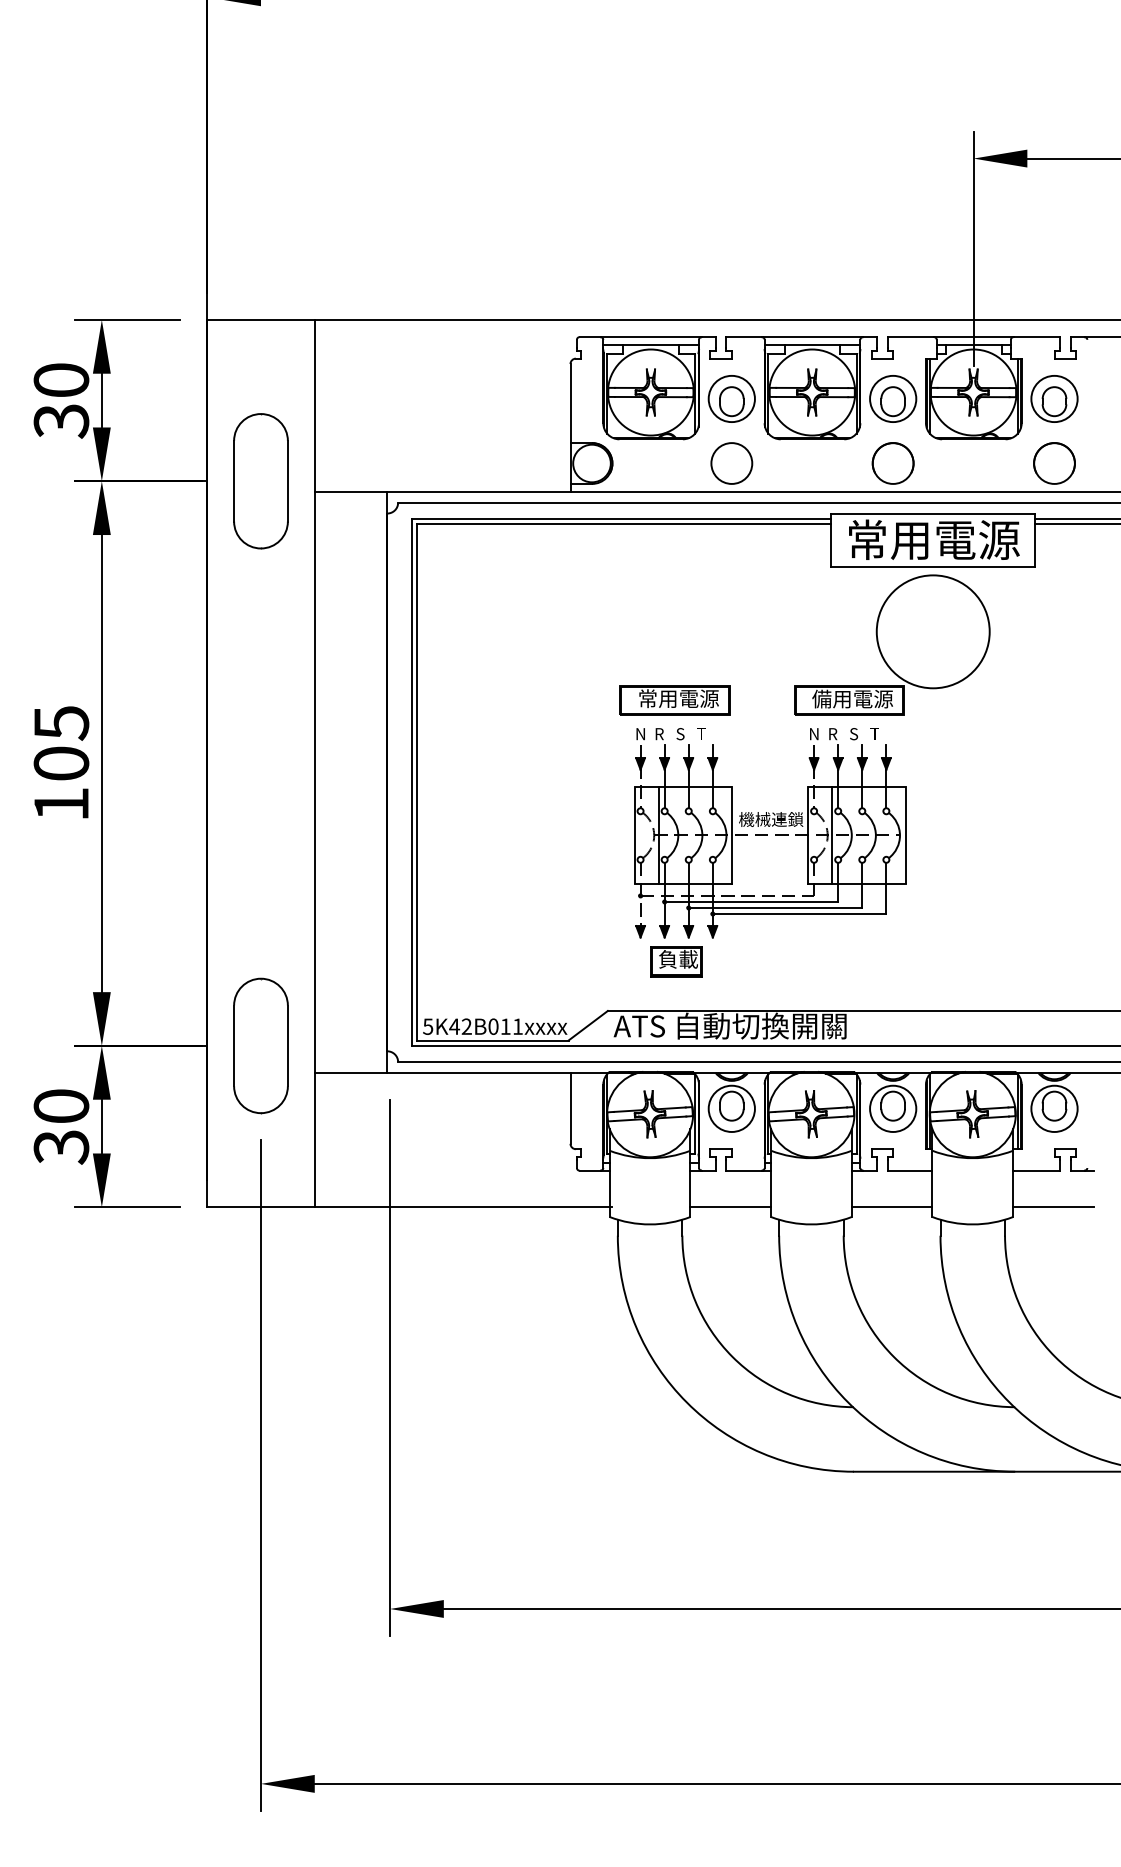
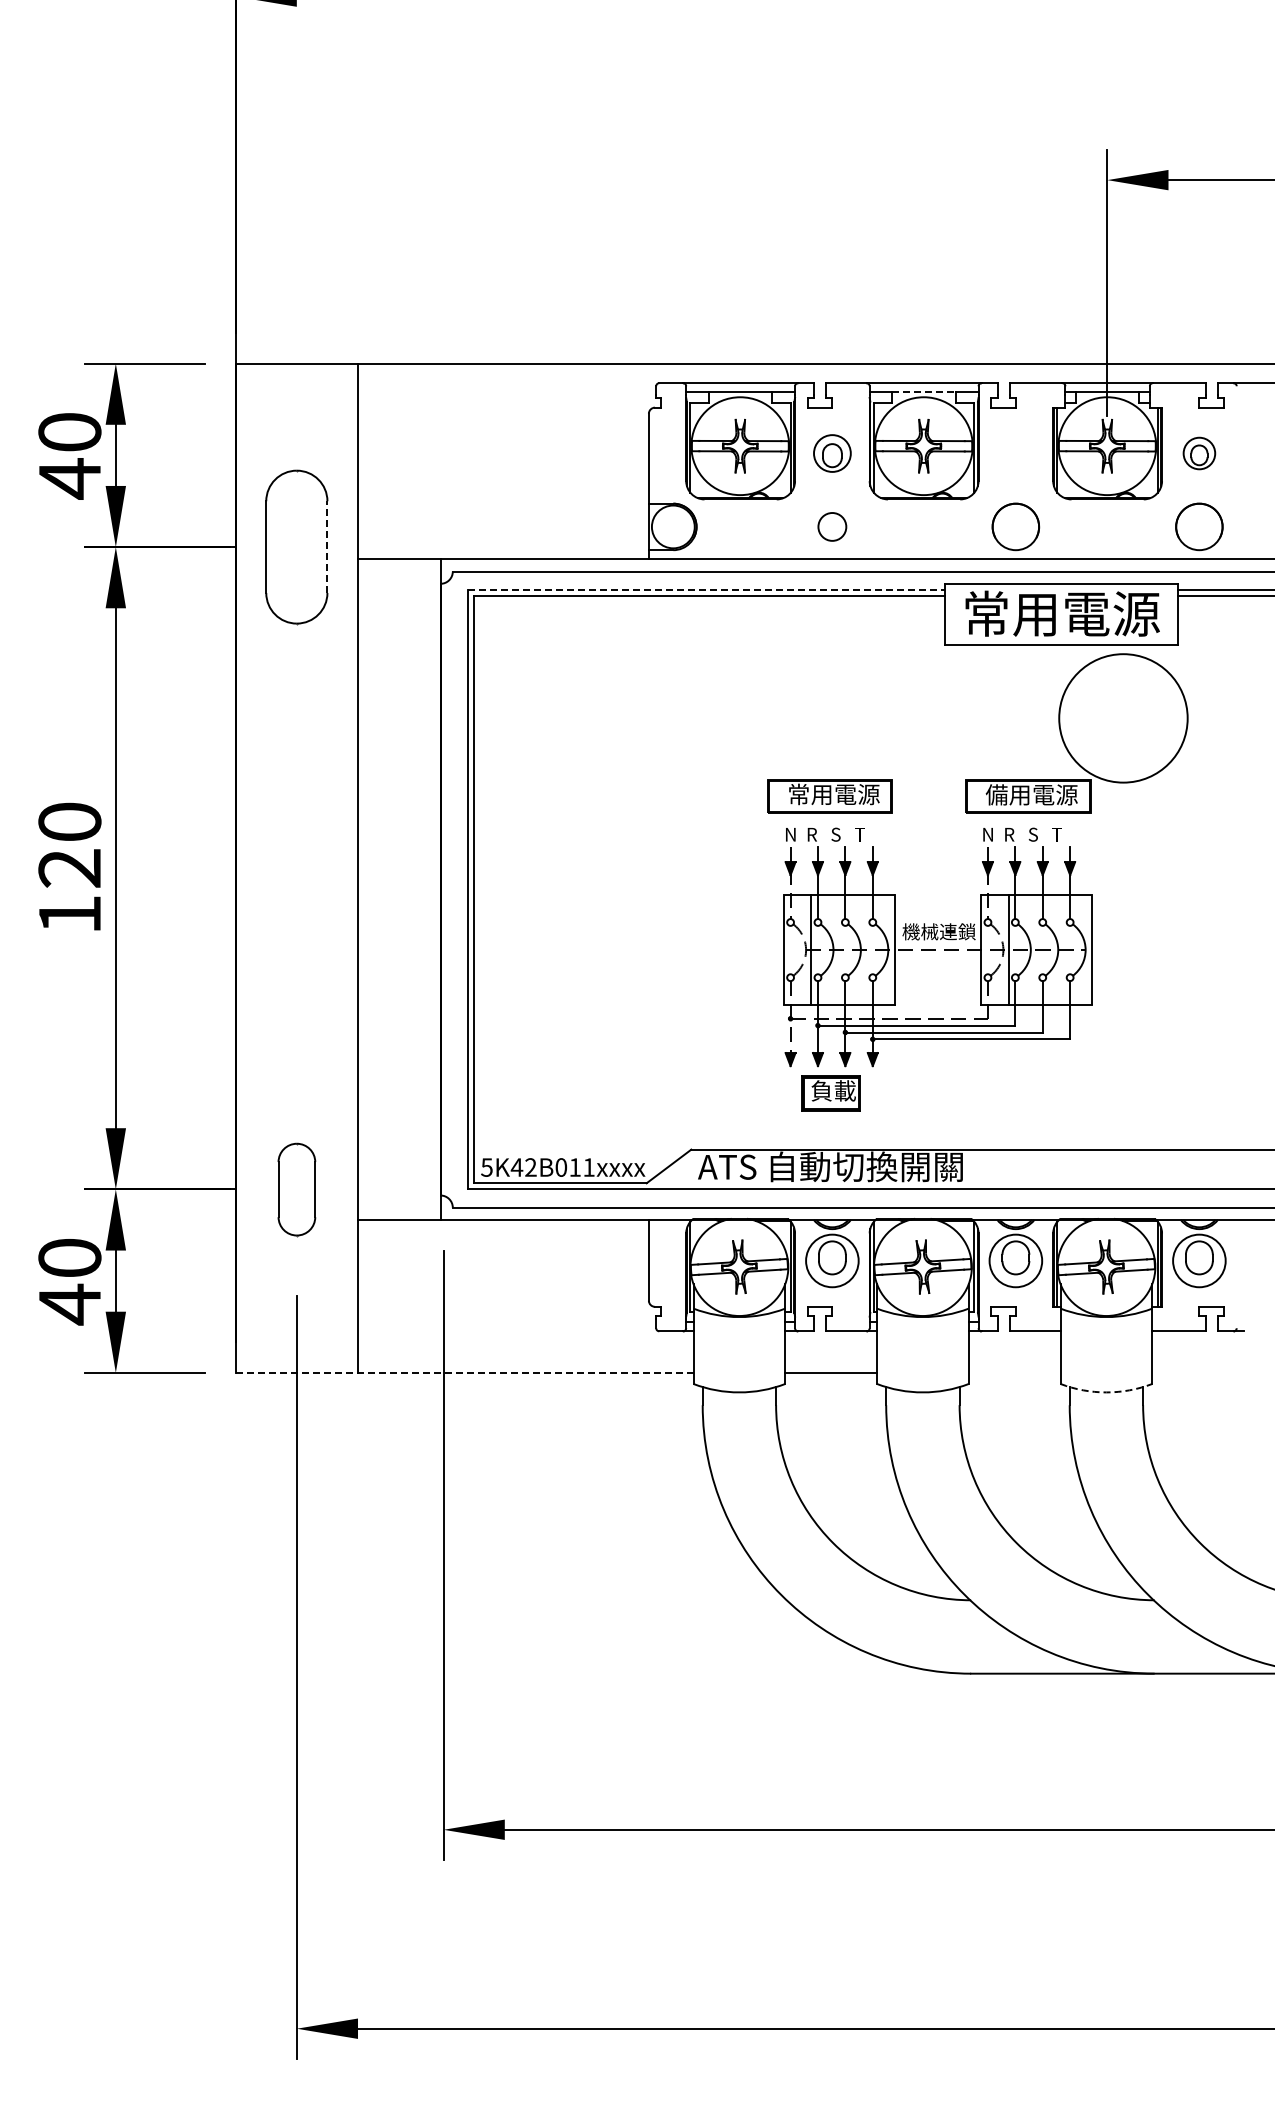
line: (812, 345) -> (924, 392), solid -> dashed
part: (731, 398) -> (832, 453), size x0.7
part: (892, 398) -> (1015, 453), removed
part: (1054, 398) -> (1199, 453), size x0.6
text: (61, 420) -> (69, 478), 30 -> 40
circle: (731, 463) -> (832, 526), size x0.6
line: (287, 481) -> (327, 547), solid -> dashed
line: (621, 518) -> (706, 589), solid -> dashed
text: (61, 742) -> (69, 844), 105 -> 120
part: (813, 776) -> (987, 882), moved
part: (260, 1046) -> (296, 1189), size x0.6
text: (61, 1147) -> (69, 1304), 30 -> 40
line: (410, 1206) -> (466, 1372), solid -> dashed
line: (891, 1206) -> (1014, 1372), removed
line: (1053, 1206) -> (1198, 1372), removed
arc: (972, 1224) -> (1106, 1392), solid -> dashed

